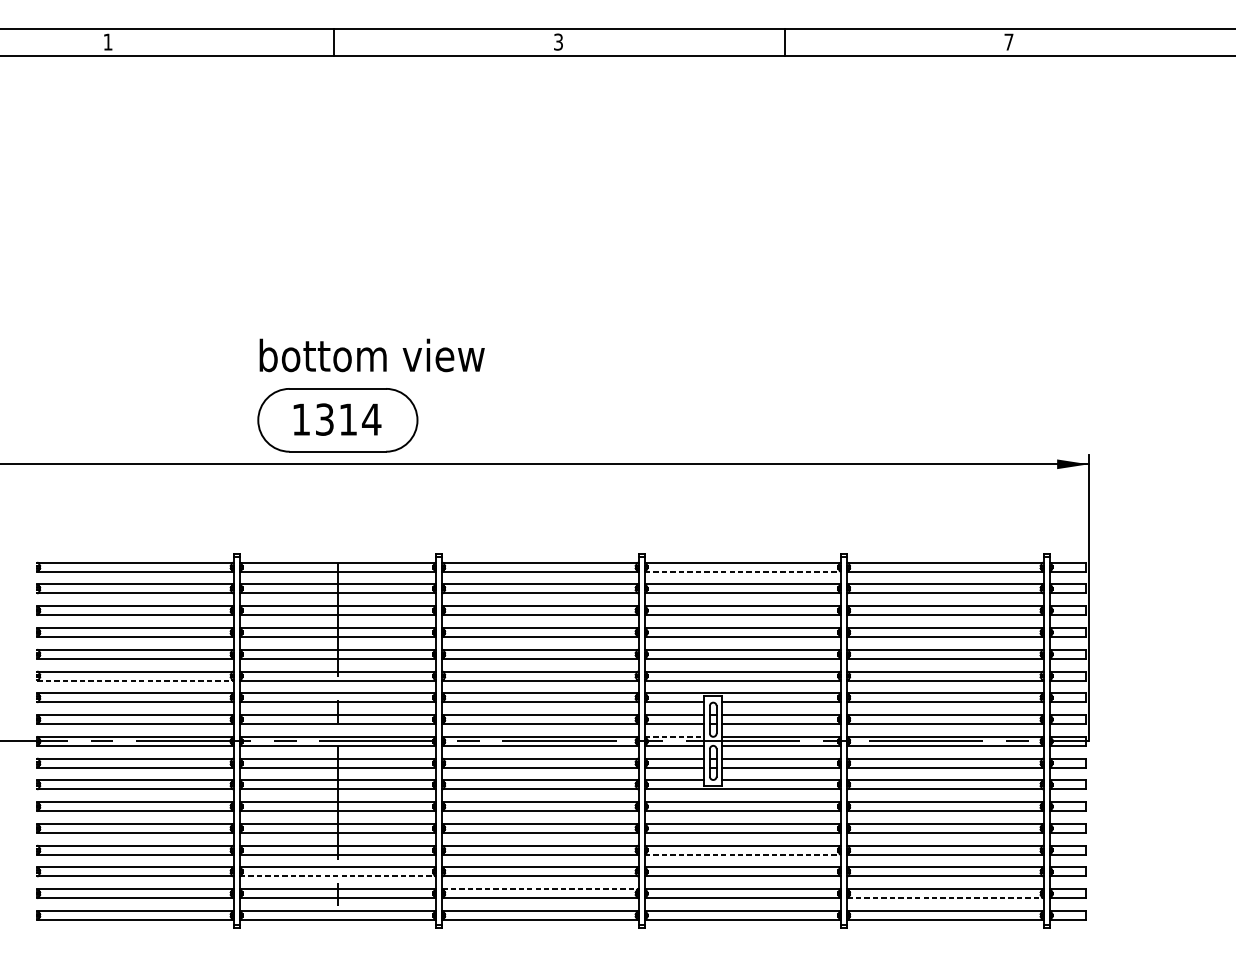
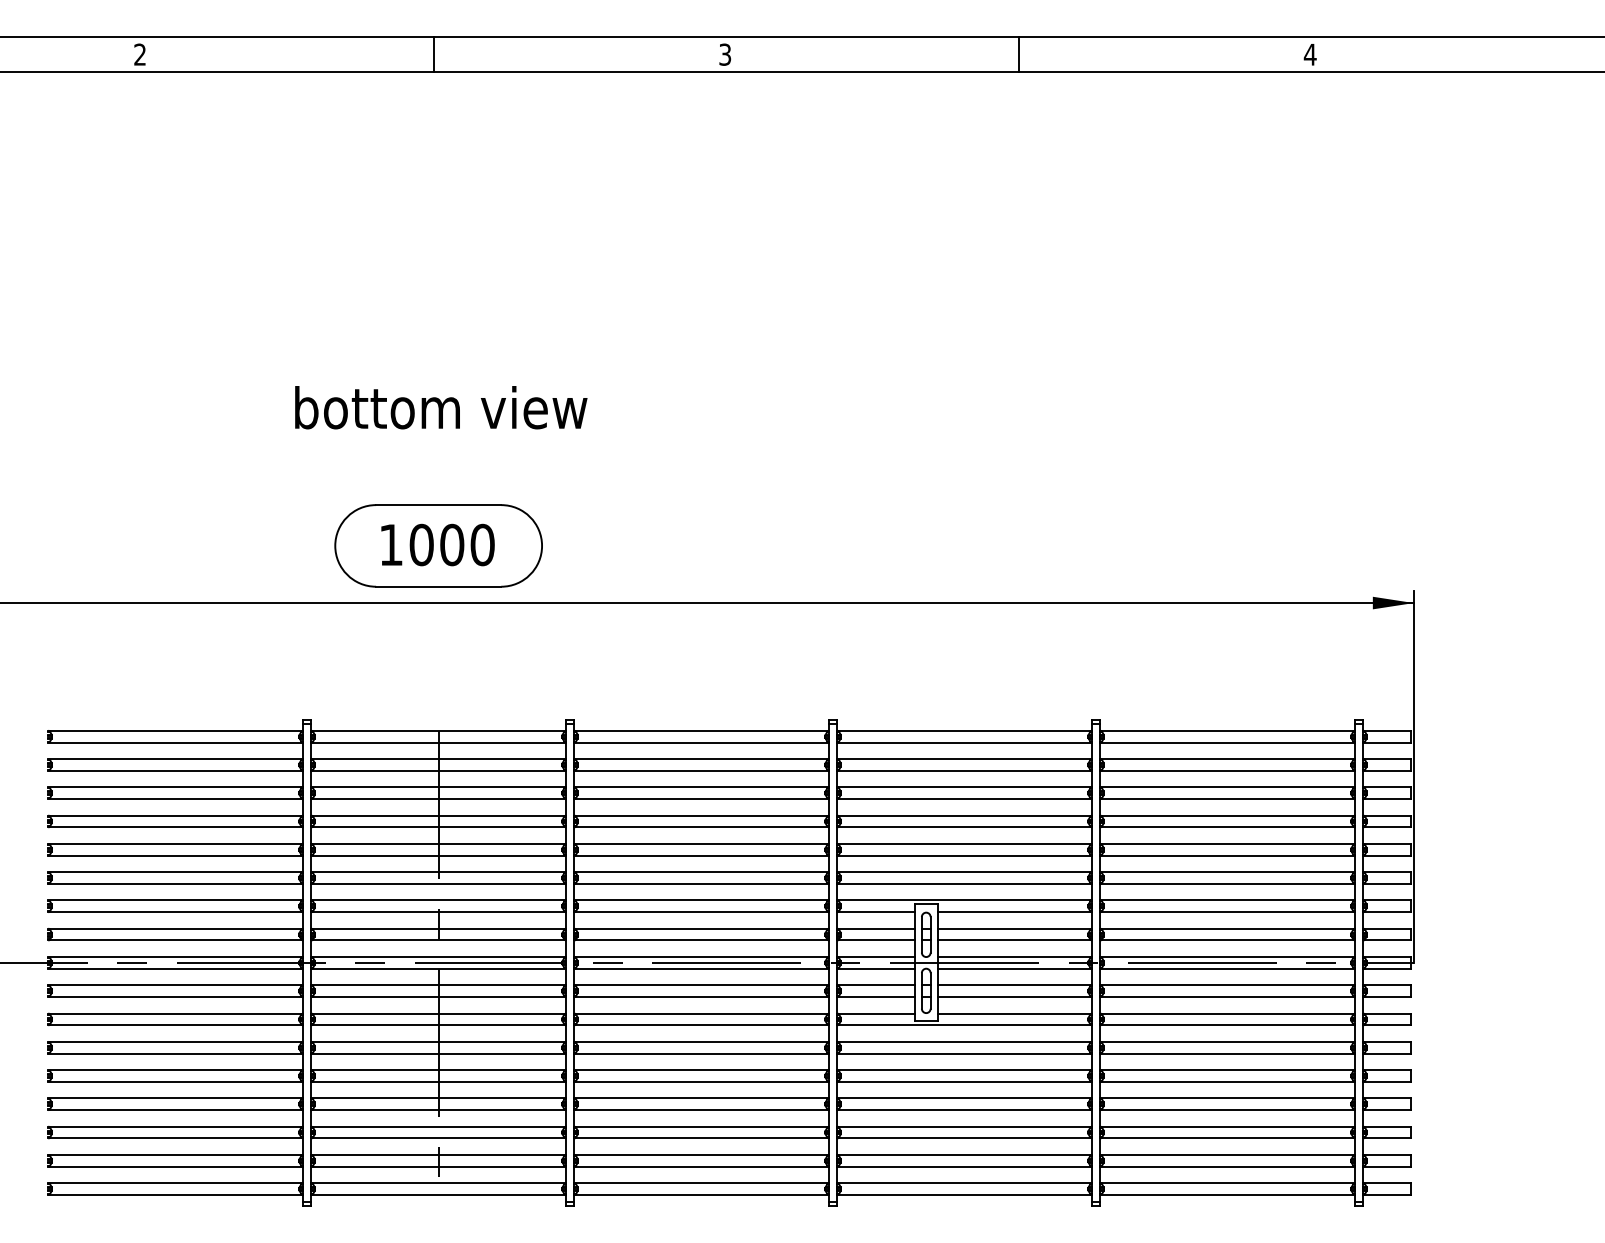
text: (107, 41) -> (139, 54), 1 -> 2
text: (1008, 41) -> (1309, 54), 7 -> 4
text: (372, 355) -> (441, 407), moved
text: (348, 419) -> (452, 544), 1314 -> 1000
line: (743, 571) -> (965, 742), dashed -> solid
line: (136, 680) -> (176, 883), dashed -> solid
line: (674, 737) -> (875, 957), dashed -> solid
line: (743, 854) -> (965, 1110), dashed -> solid
line: (338, 876) -> (439, 1138), dashed -> solid
line: (541, 888) -> (702, 1154), dashed -> solid
line: (945, 898) -> (1228, 1166), dashed -> solid

